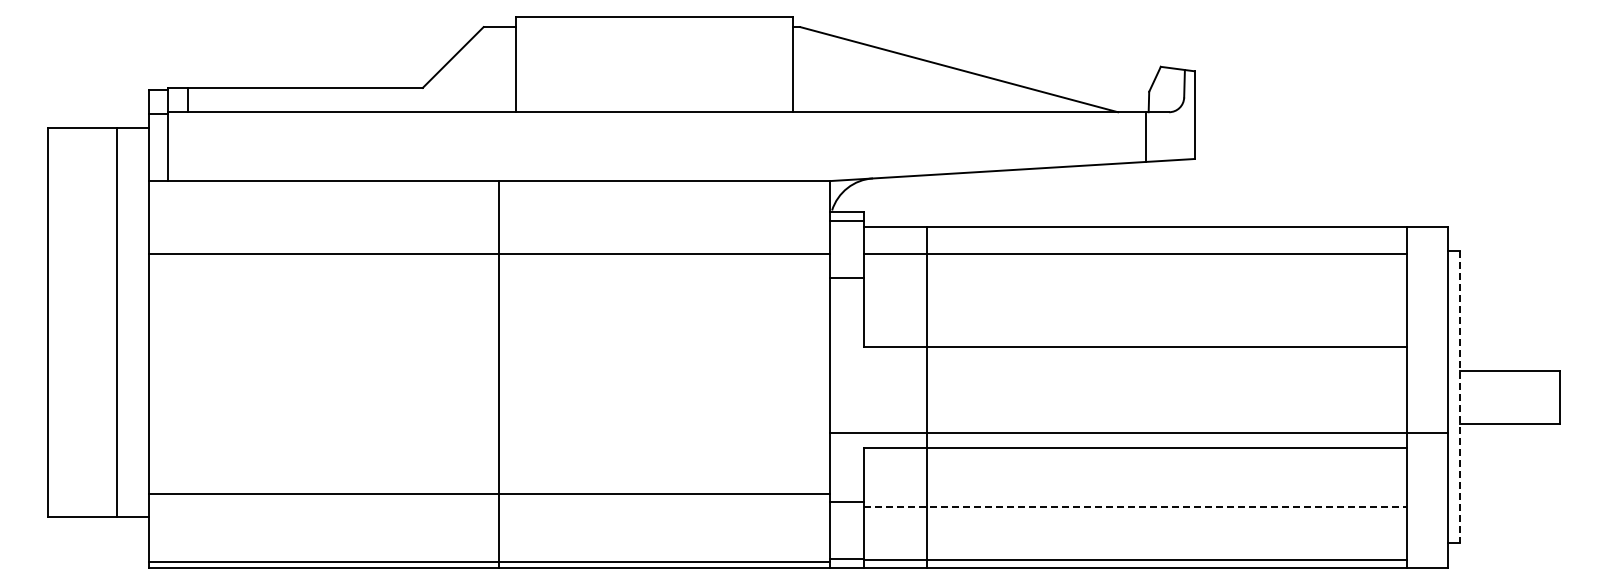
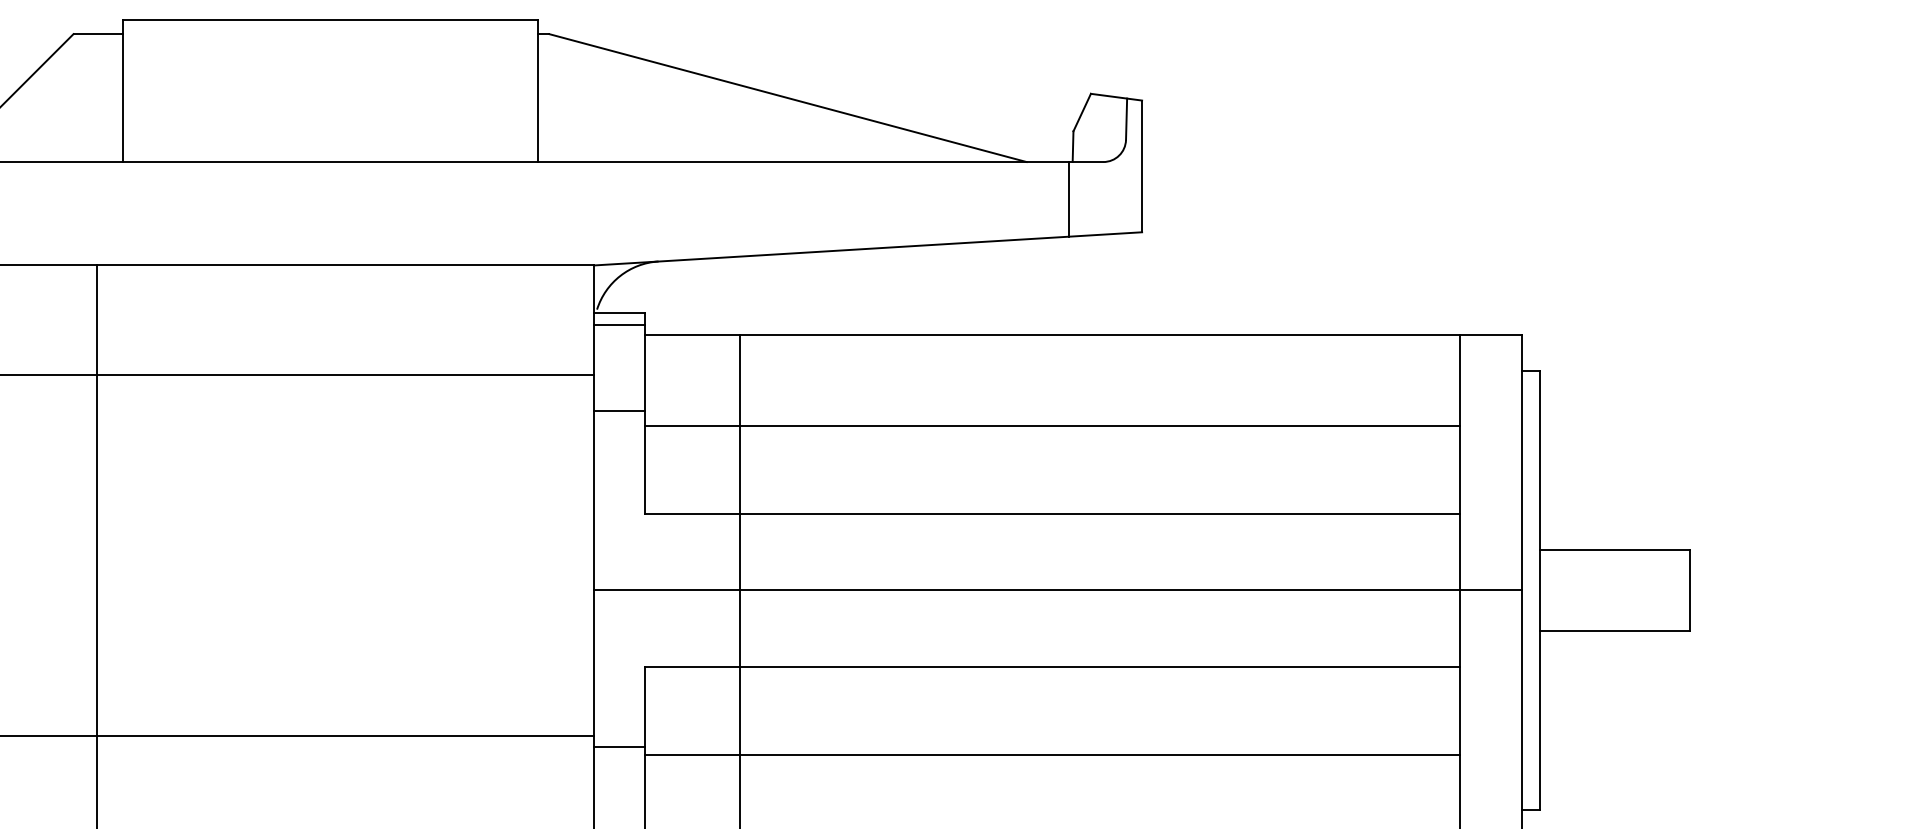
line: (1135, 253) -> (1052, 425), moved
line: (1460, 397) -> (1541, 590), dashed -> solid
line: (1138, 433) -> (1057, 590), moved
line: (1135, 506) -> (1052, 754), dashed -> solid

